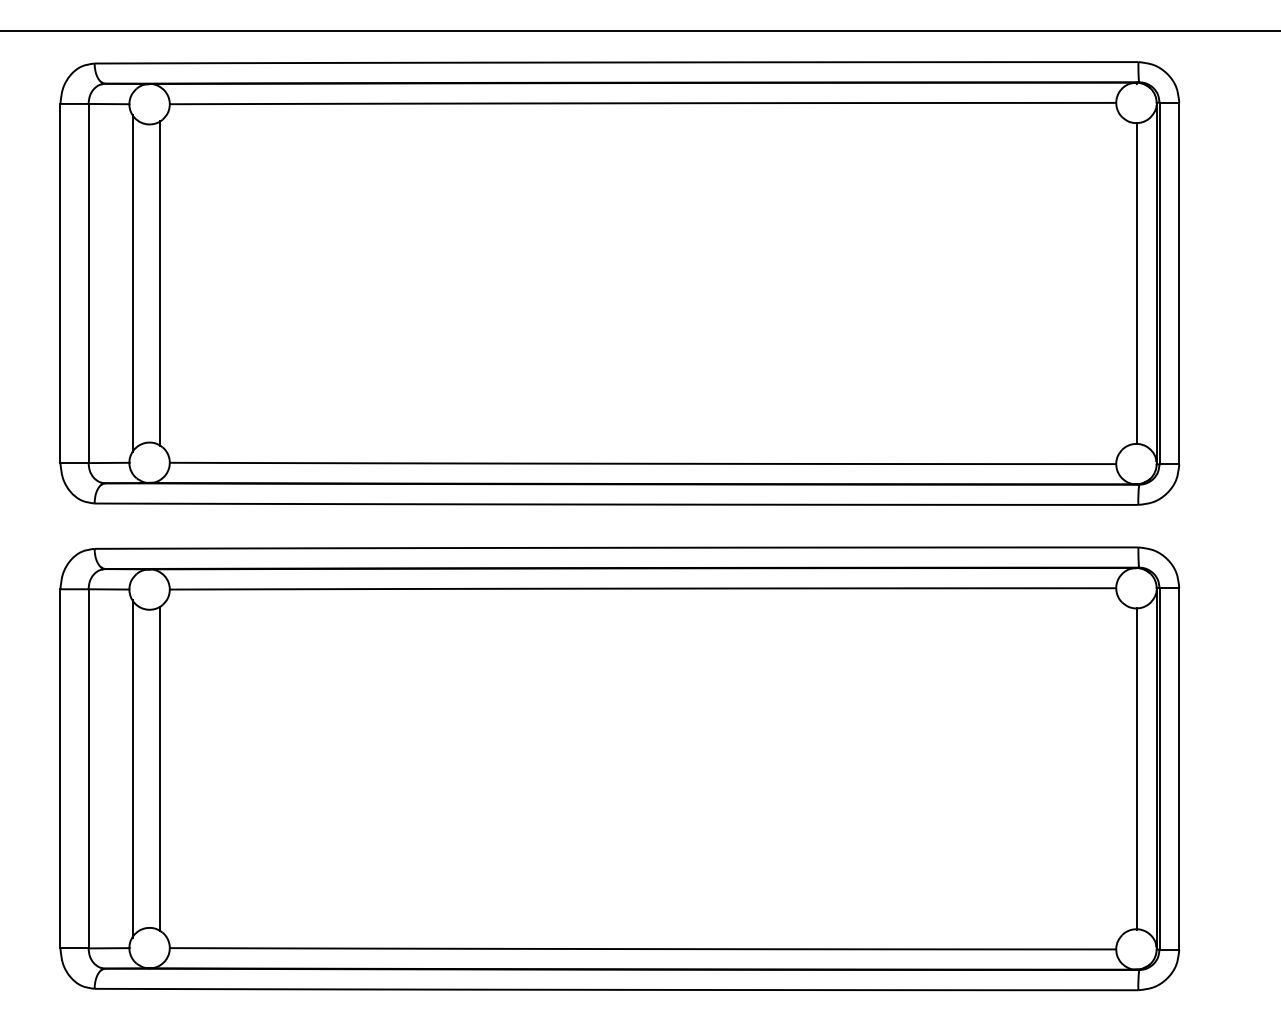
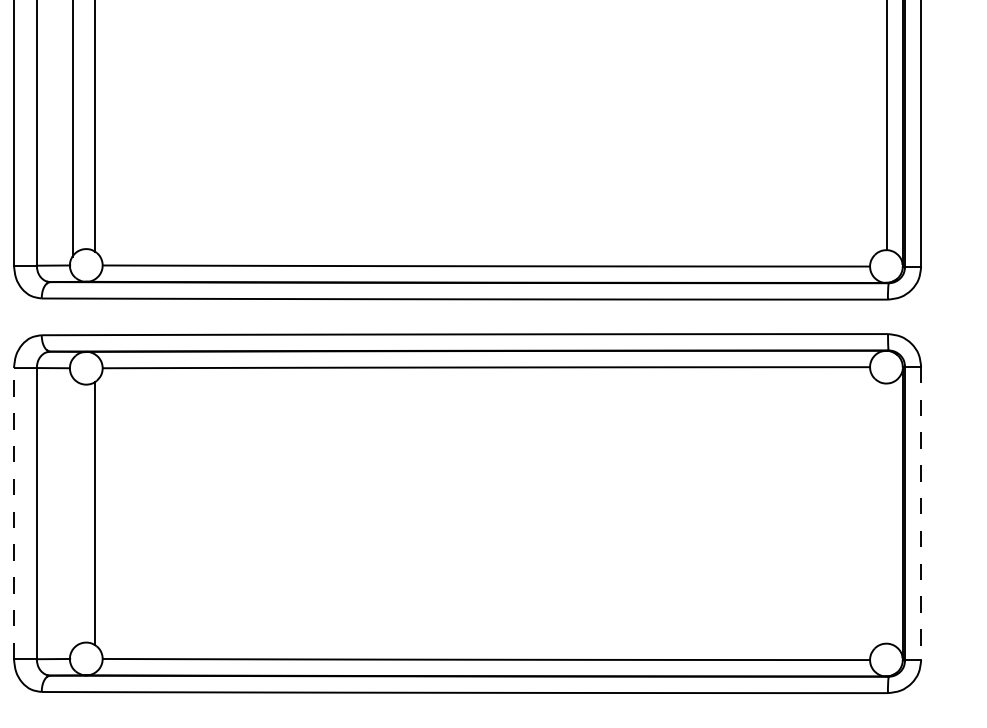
line: (60, 768) -> (14, 513), solid -> dashed
line: (132, 768) -> (72, 513), removed
line: (1137, 768) -> (887, 513), removed
line: (1179, 768) -> (921, 513), solid -> dashed

